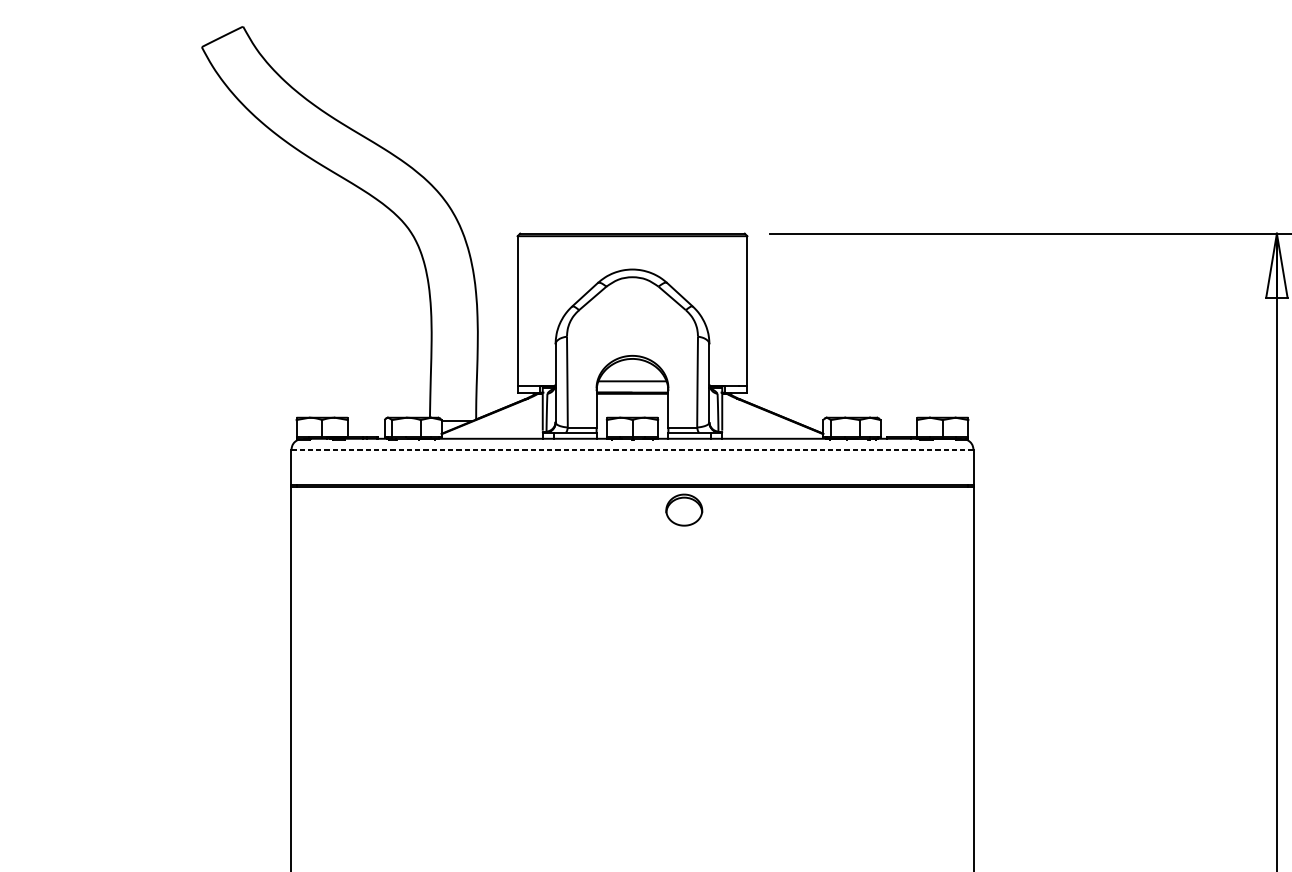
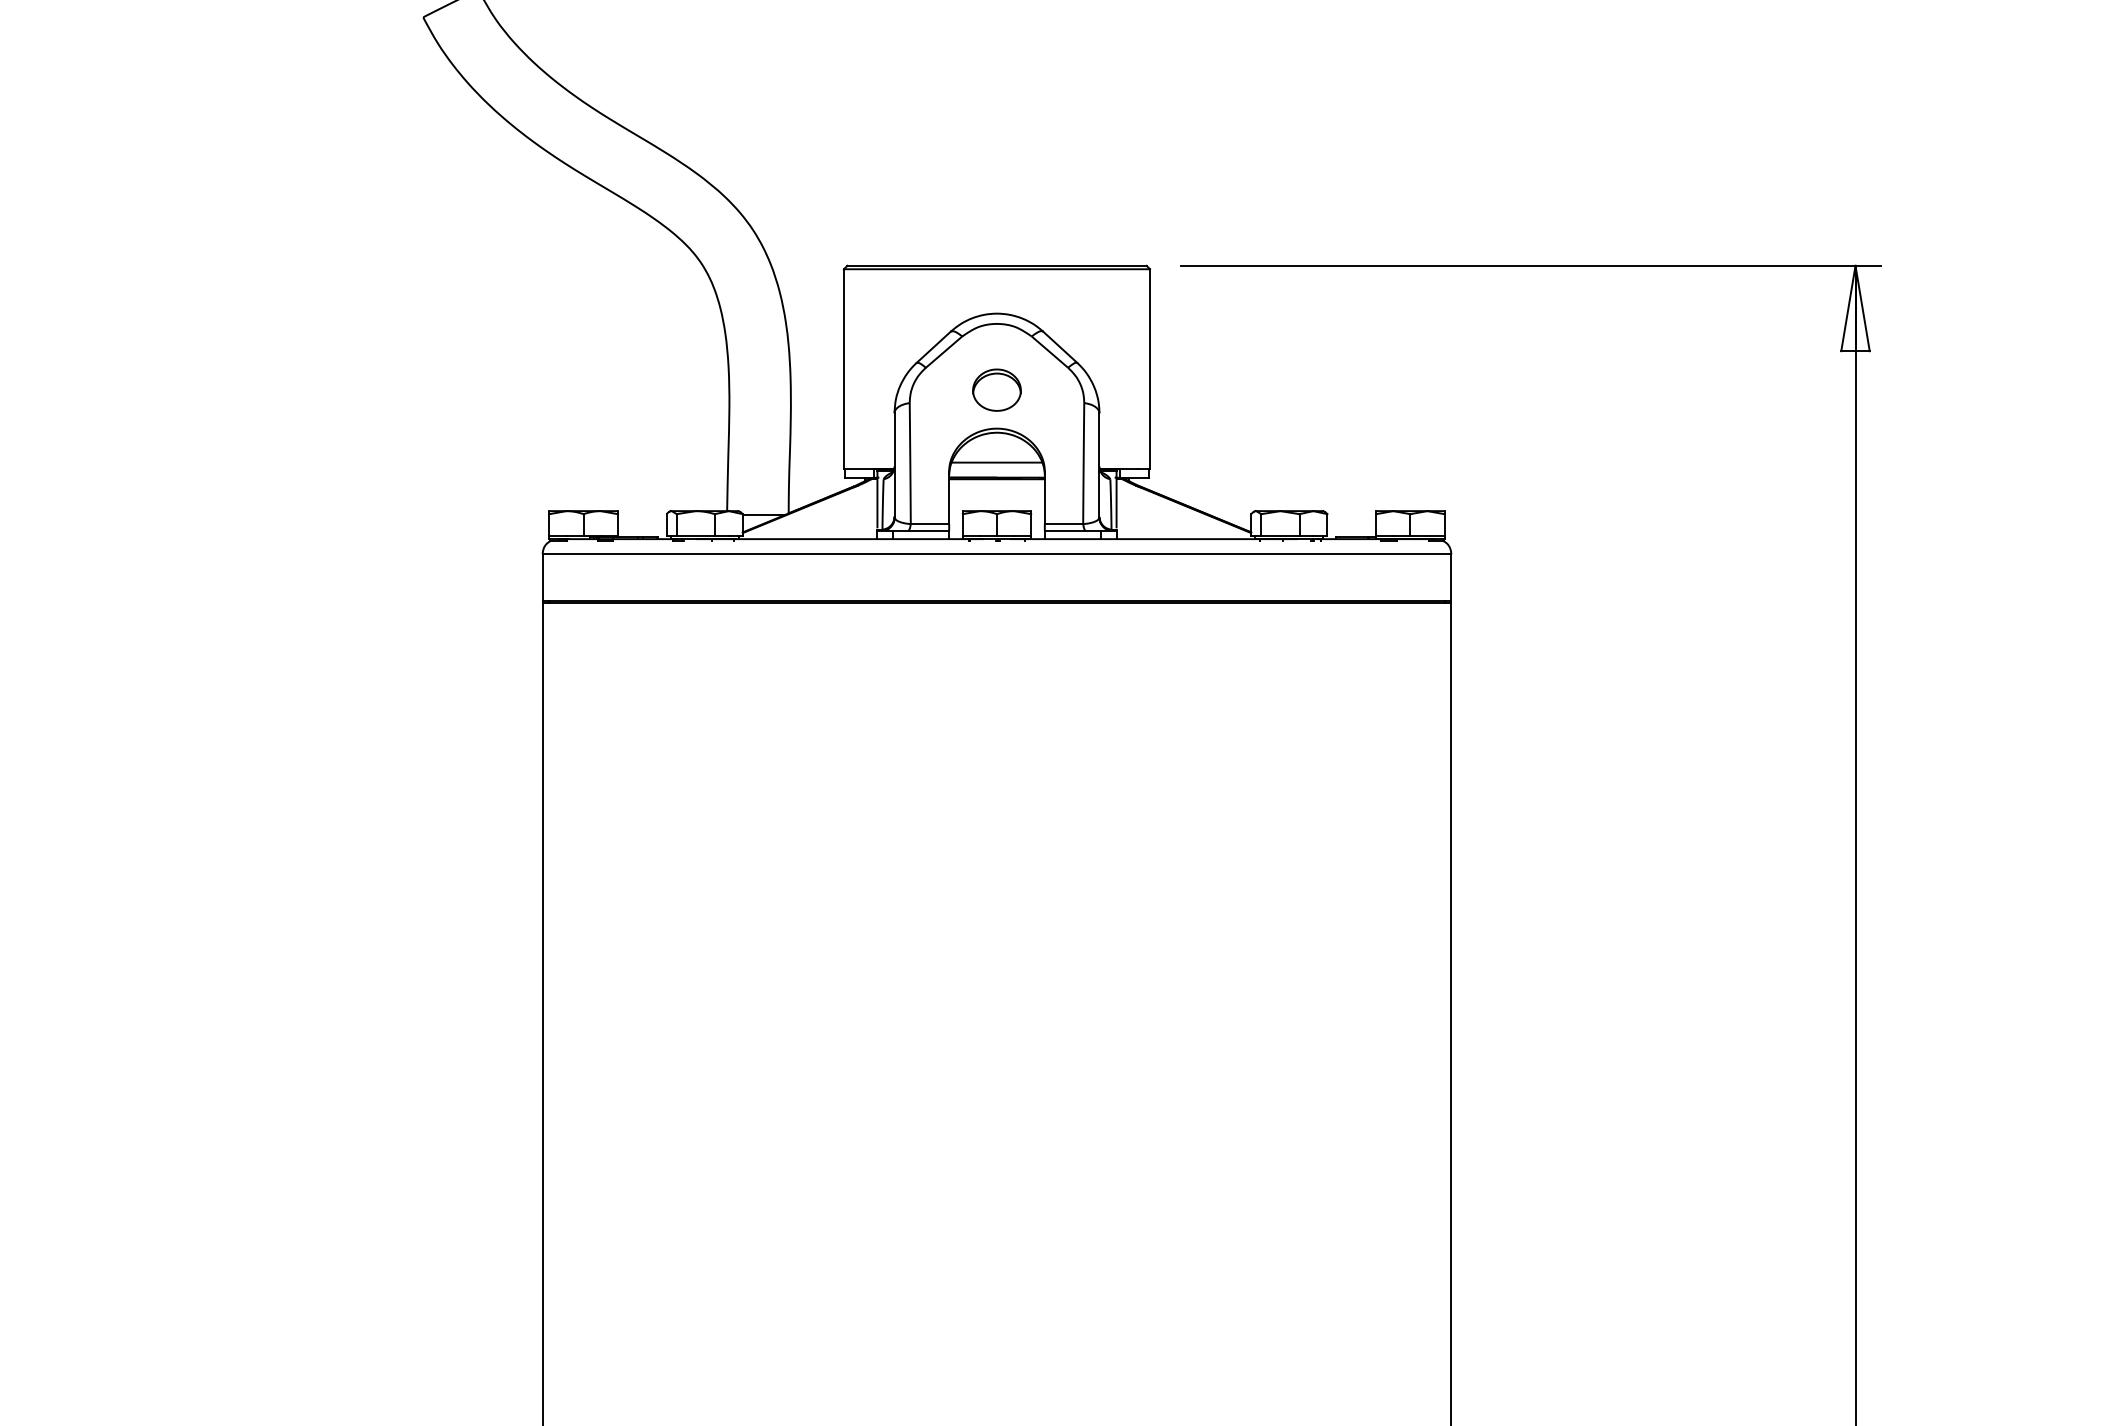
line: (632, 450) -> (996, 554), dashed -> solid
part: (683, 509) -> (996, 389), moved

